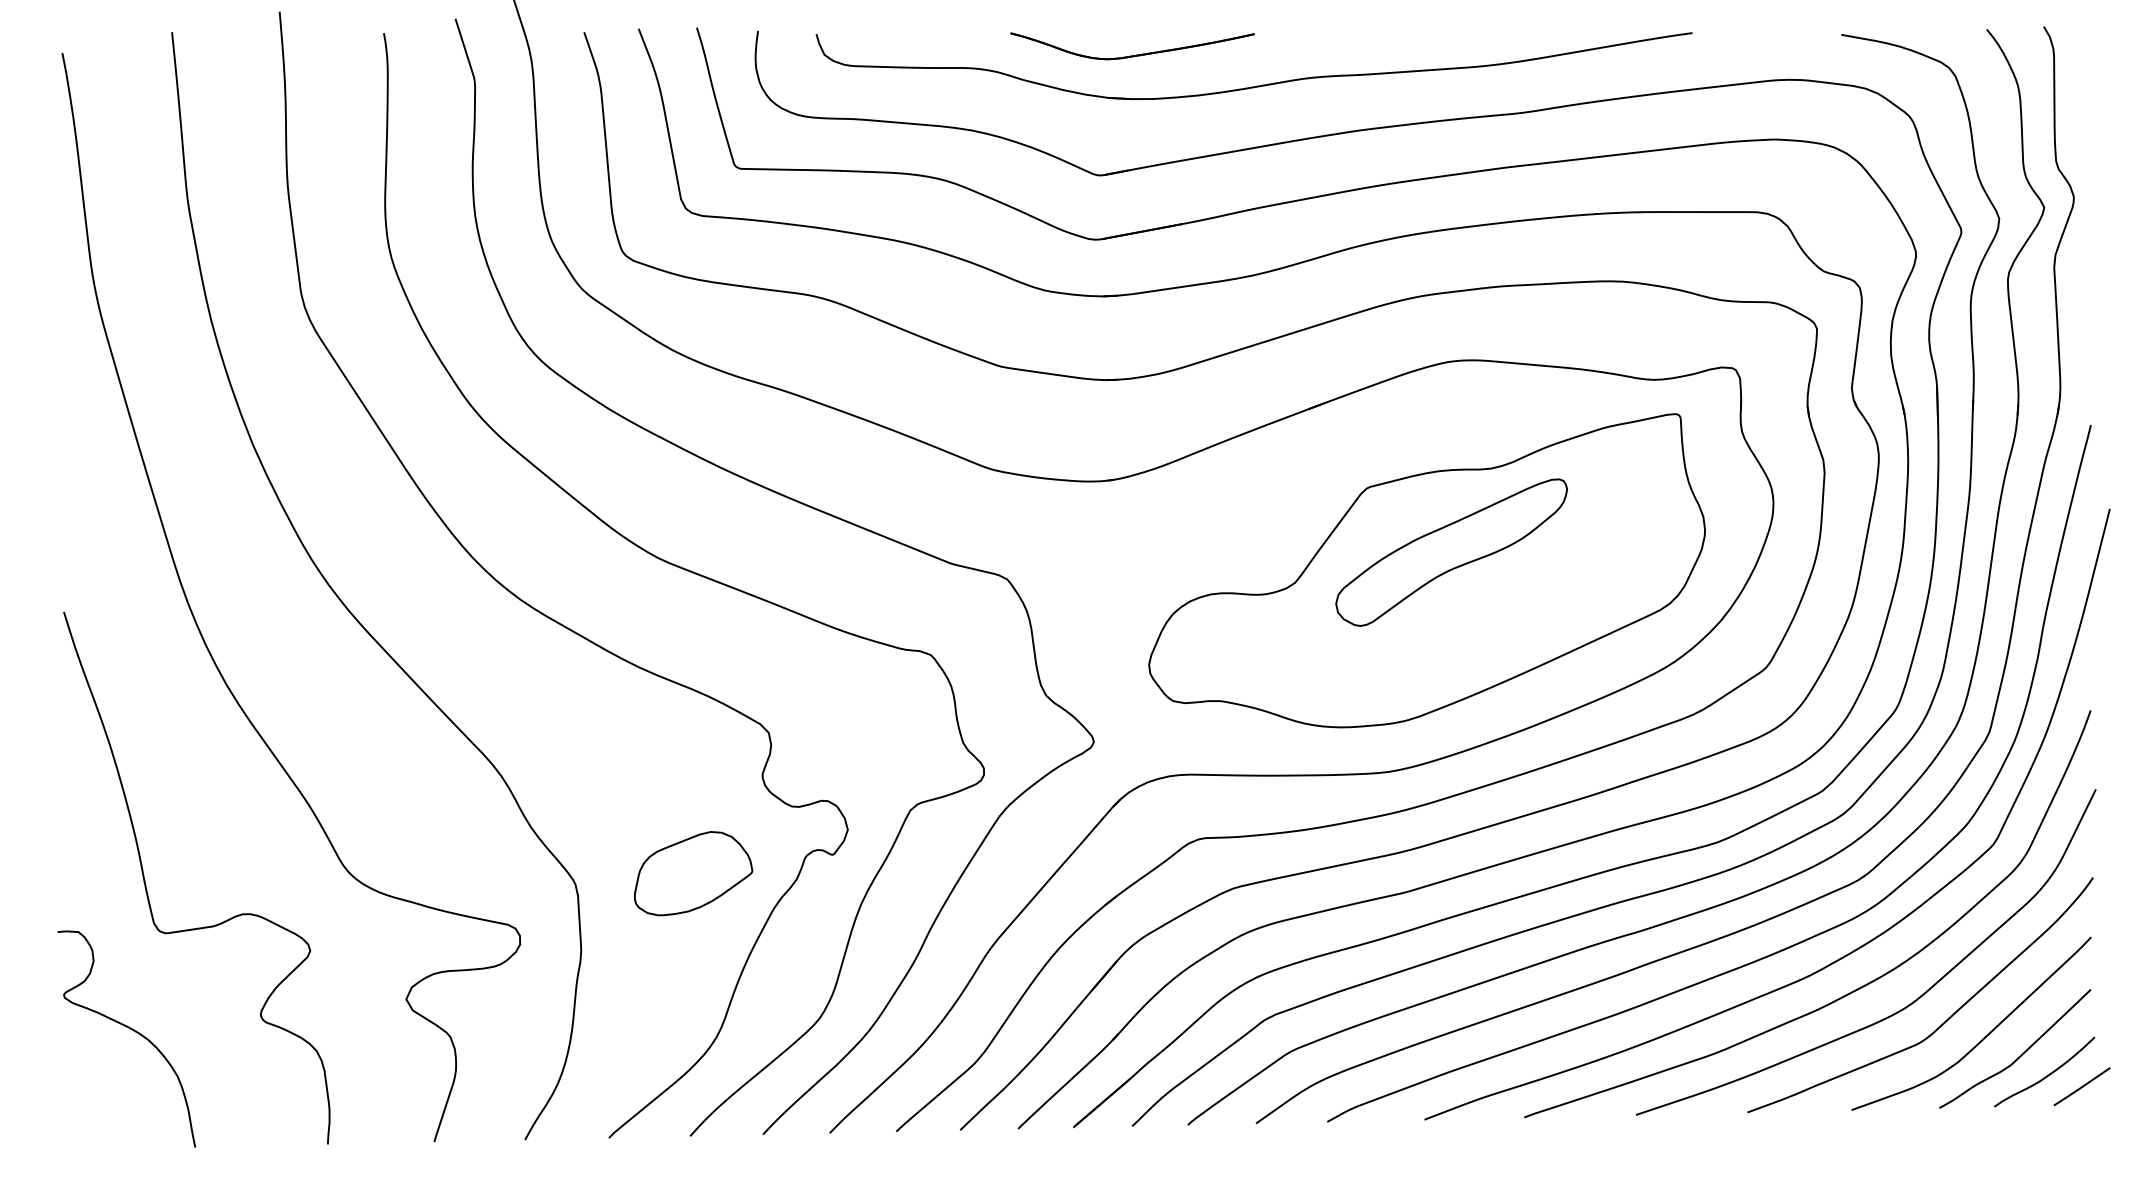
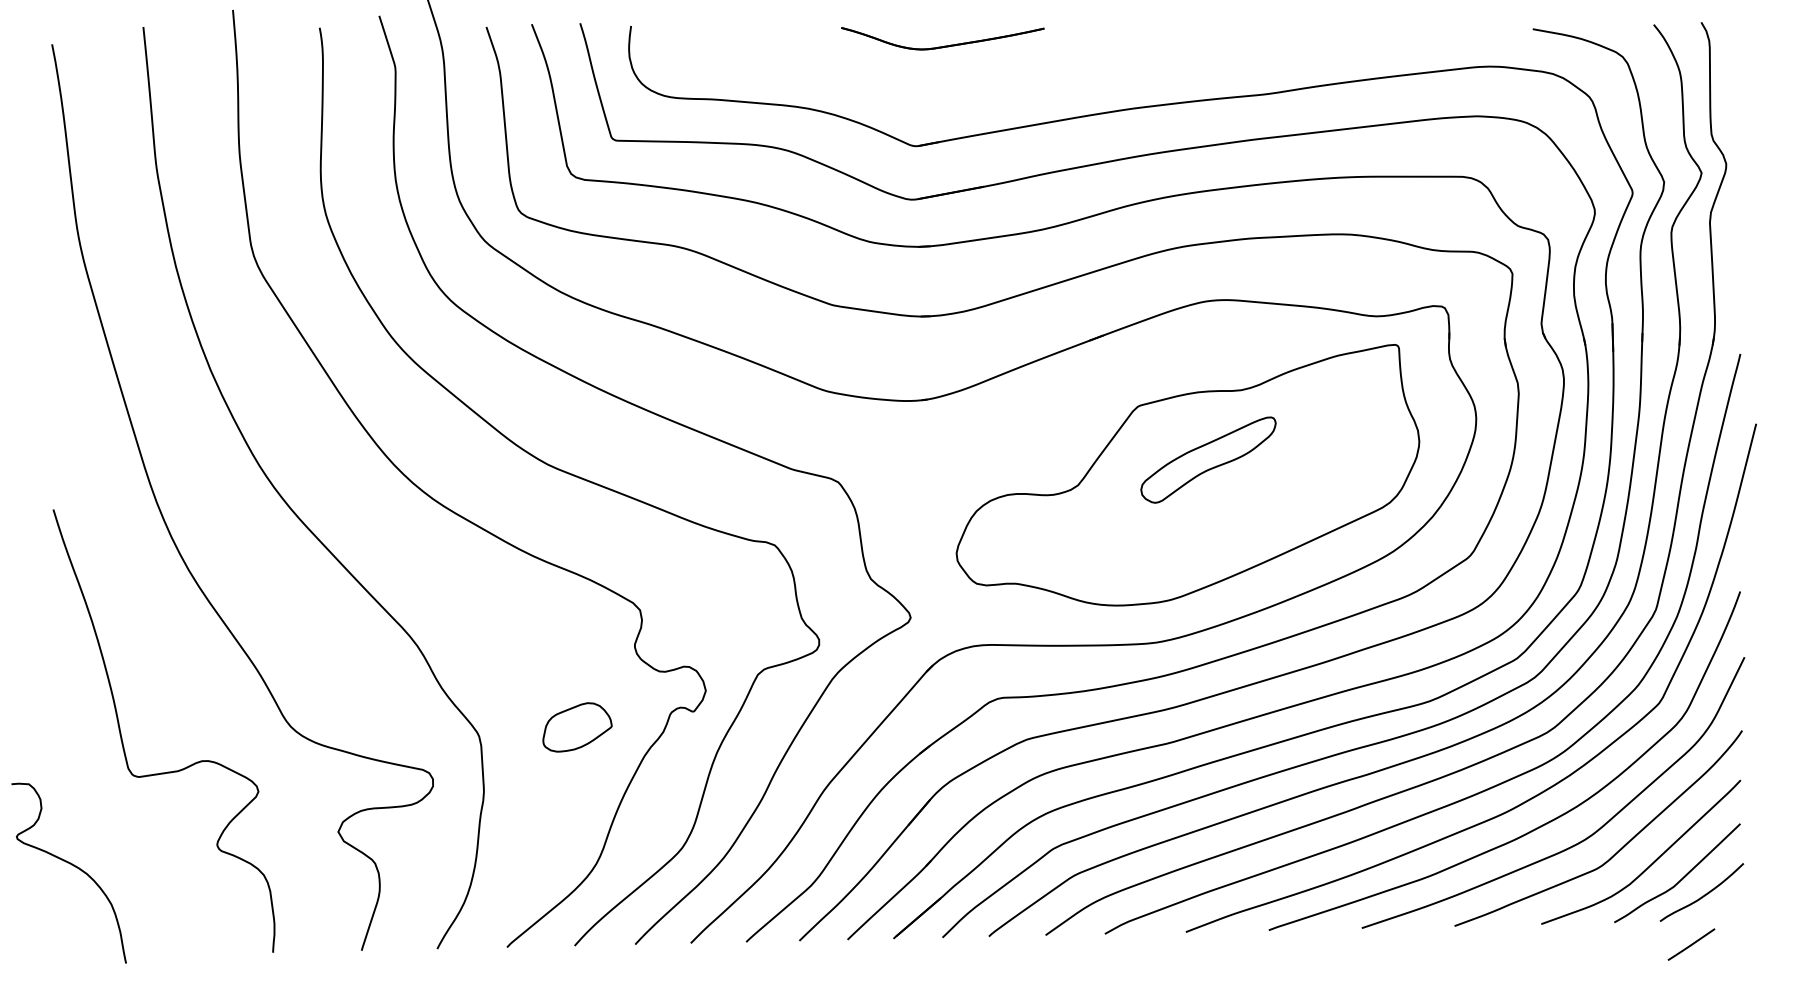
part: (1256, 85) -> (1045, 71), removed
part: (1451, 552) -> (1208, 460), size x0.7
part: (693, 873) -> (577, 727), size x0.7
curve: (131, 1030) -> (73, 866), moved
line: (2081, 1086) -> (1691, 944), moved

